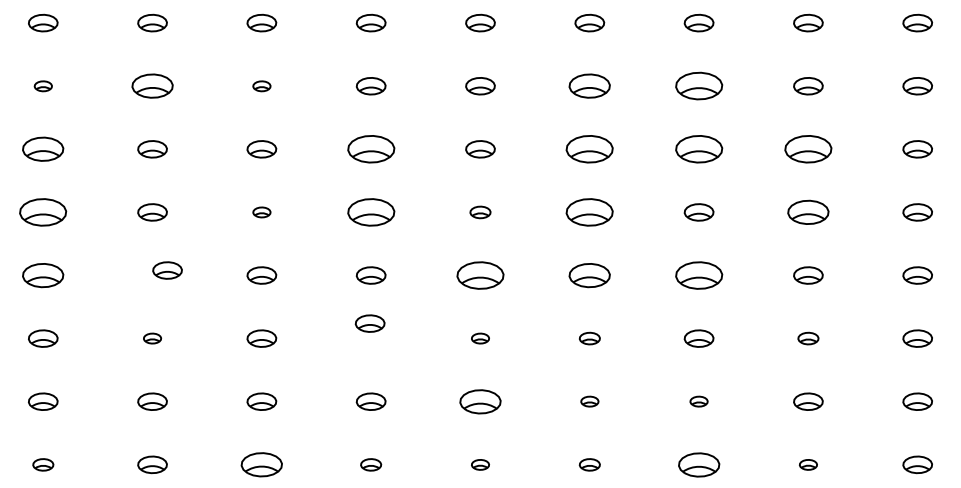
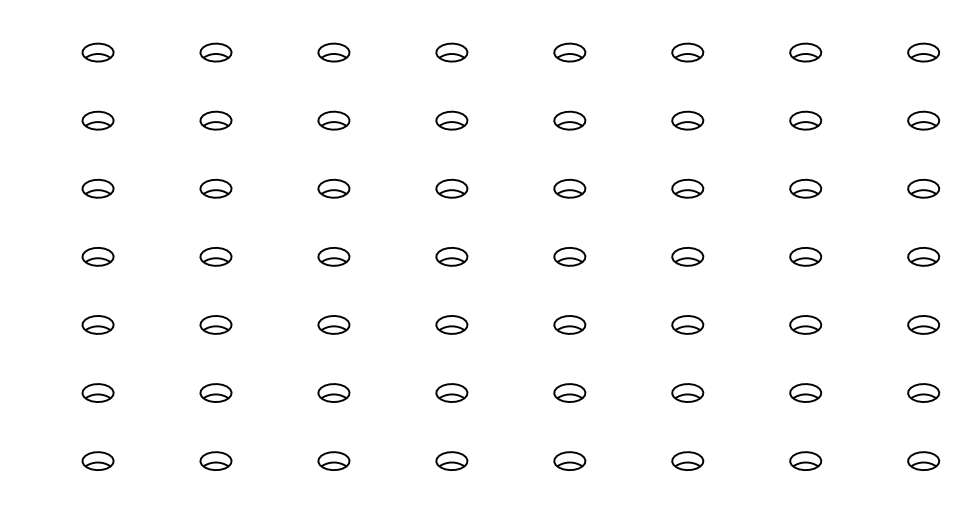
part: (43, 86) -> (98, 52), size x1.67
part: (152, 86) -> (215, 52), size x0.71
part: (261, 86) -> (333, 52), size x1.67
part: (589, 86) -> (687, 52), size x0.71
part: (698, 86) -> (805, 52), size x0.62
part: (43, 149) -> (98, 120), size x0.71
part: (370, 149) -> (451, 120), size x0.62
part: (589, 149) -> (687, 120), size x0.62
part: (698, 149) -> (805, 120), size x0.62
part: (808, 149) -> (923, 120), size x0.62
part: (43, 212) -> (98, 188), size x0.62
part: (261, 212) -> (333, 188), size x1.67
part: (370, 212) -> (451, 188), size x0.62
part: (480, 212) -> (569, 188), size x1.43
part: (589, 212) -> (687, 188), size x0.62
part: (808, 212) -> (923, 188), size x0.71
part: (167, 270) -> (215, 256), moved
part: (43, 275) -> (98, 256), size x0.71
part: (480, 275) -> (569, 256), size x0.62
part: (589, 275) -> (687, 256), size x0.71
part: (698, 275) -> (805, 256), size x0.62
part: (369, 323) -> (451, 324), moved
part: (152, 338) -> (215, 324), size x1.67
part: (480, 338) -> (569, 324), size x1.67
part: (589, 338) -> (687, 324), size x1.43
part: (808, 338) -> (923, 324), size x1.43
part: (480, 401) -> (569, 392), size x0.71
part: (589, 401) -> (687, 392), size x1.67
part: (698, 401) -> (805, 392), size x1.67
part: (43, 464) -> (98, 460), size x1.43
part: (261, 464) -> (333, 460), size x0.71
part: (370, 464) -> (451, 460), size x1.43
part: (480, 464) -> (569, 460), size x1.67
part: (589, 464) -> (687, 460), size x1.43
part: (698, 464) -> (805, 460), size x0.71
part: (808, 464) -> (923, 460), size x1.67

